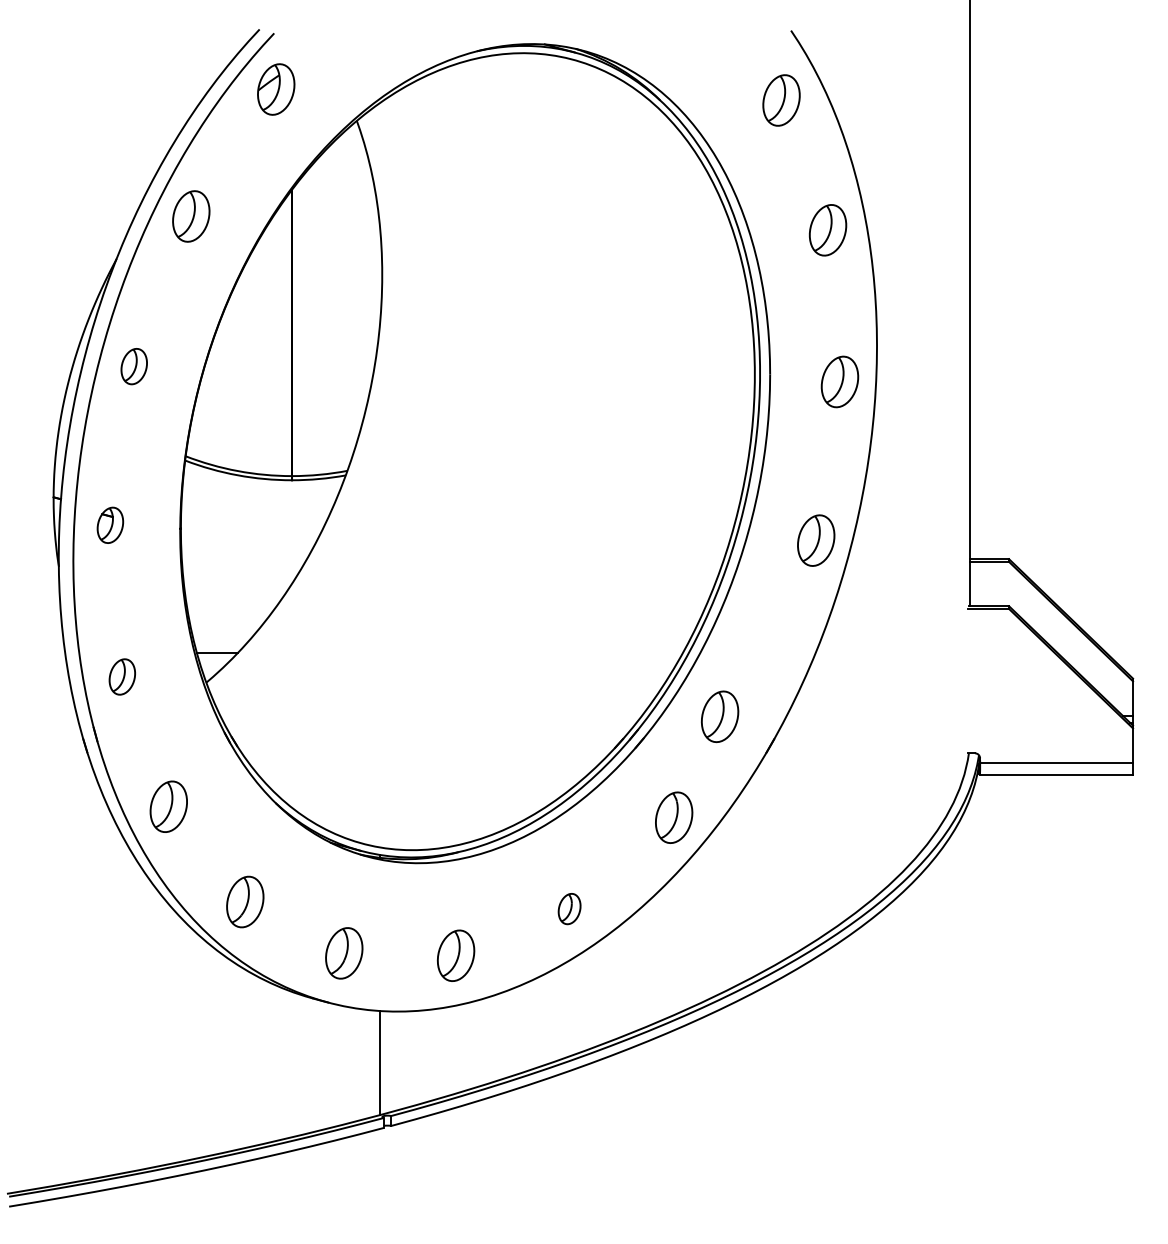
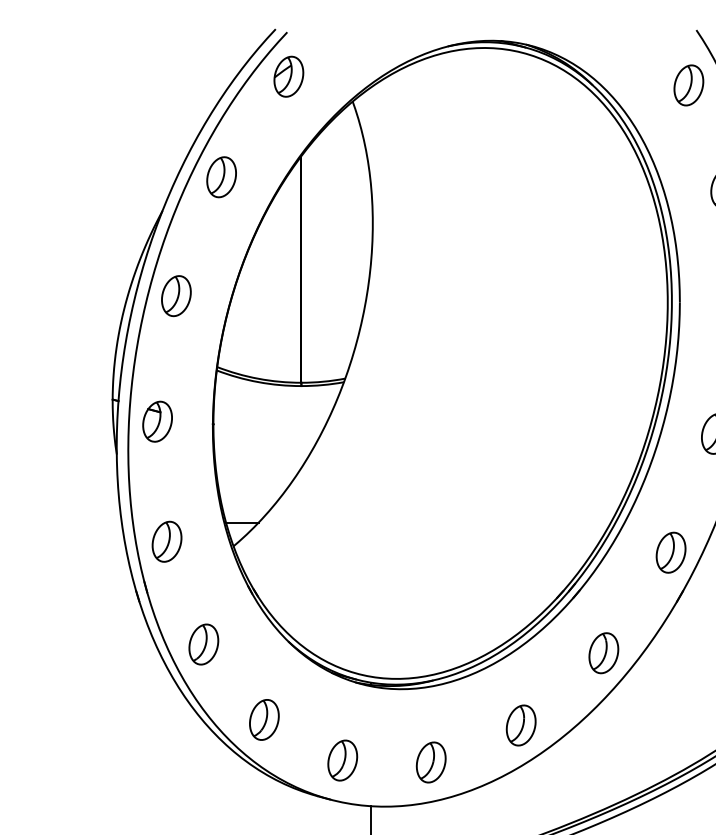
part: (134, 366) -> (176, 296), size x1.43
part: (110, 525) -> (157, 421), size x1.43
part: (122, 676) -> (167, 541), size x1.43
part: (720, 716) -> (671, 552), moved
part: (569, 908) -> (521, 725), size x1.67

